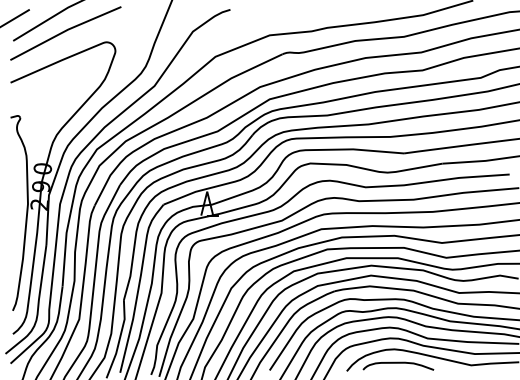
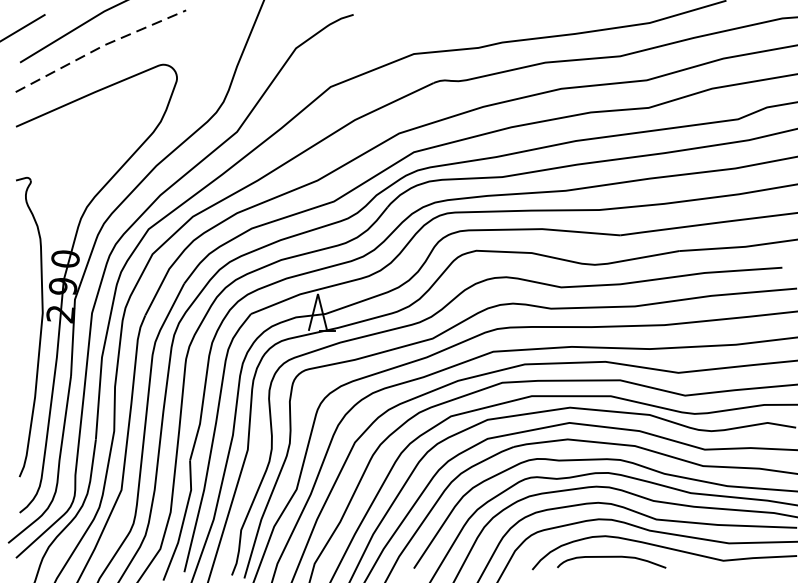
line: (65, 31) -> (100, 48), solid -> dashed

